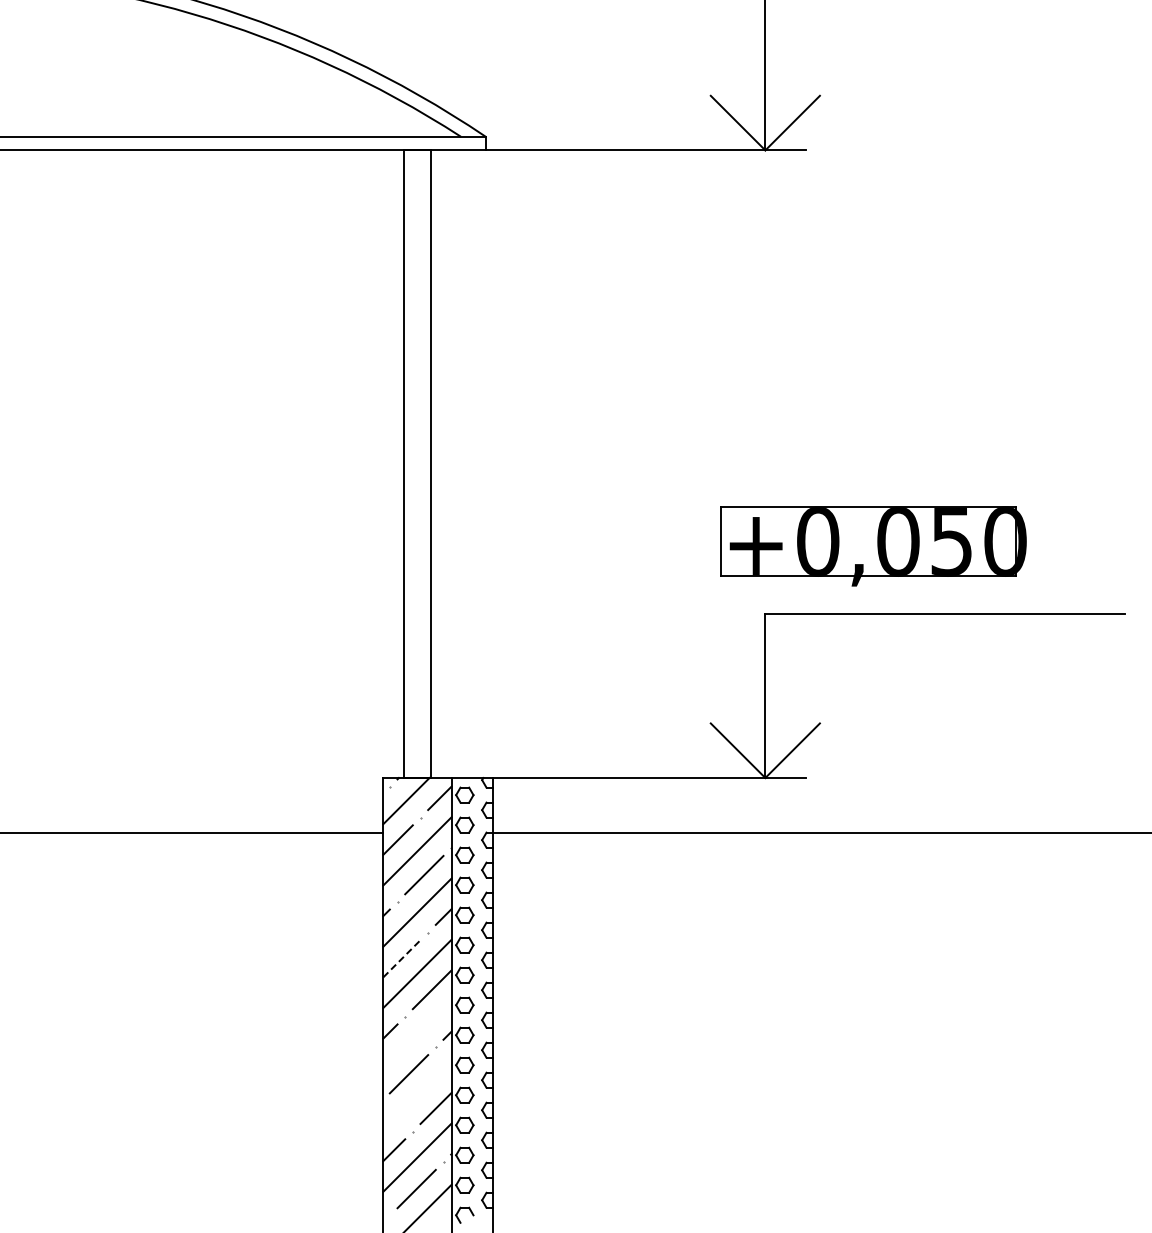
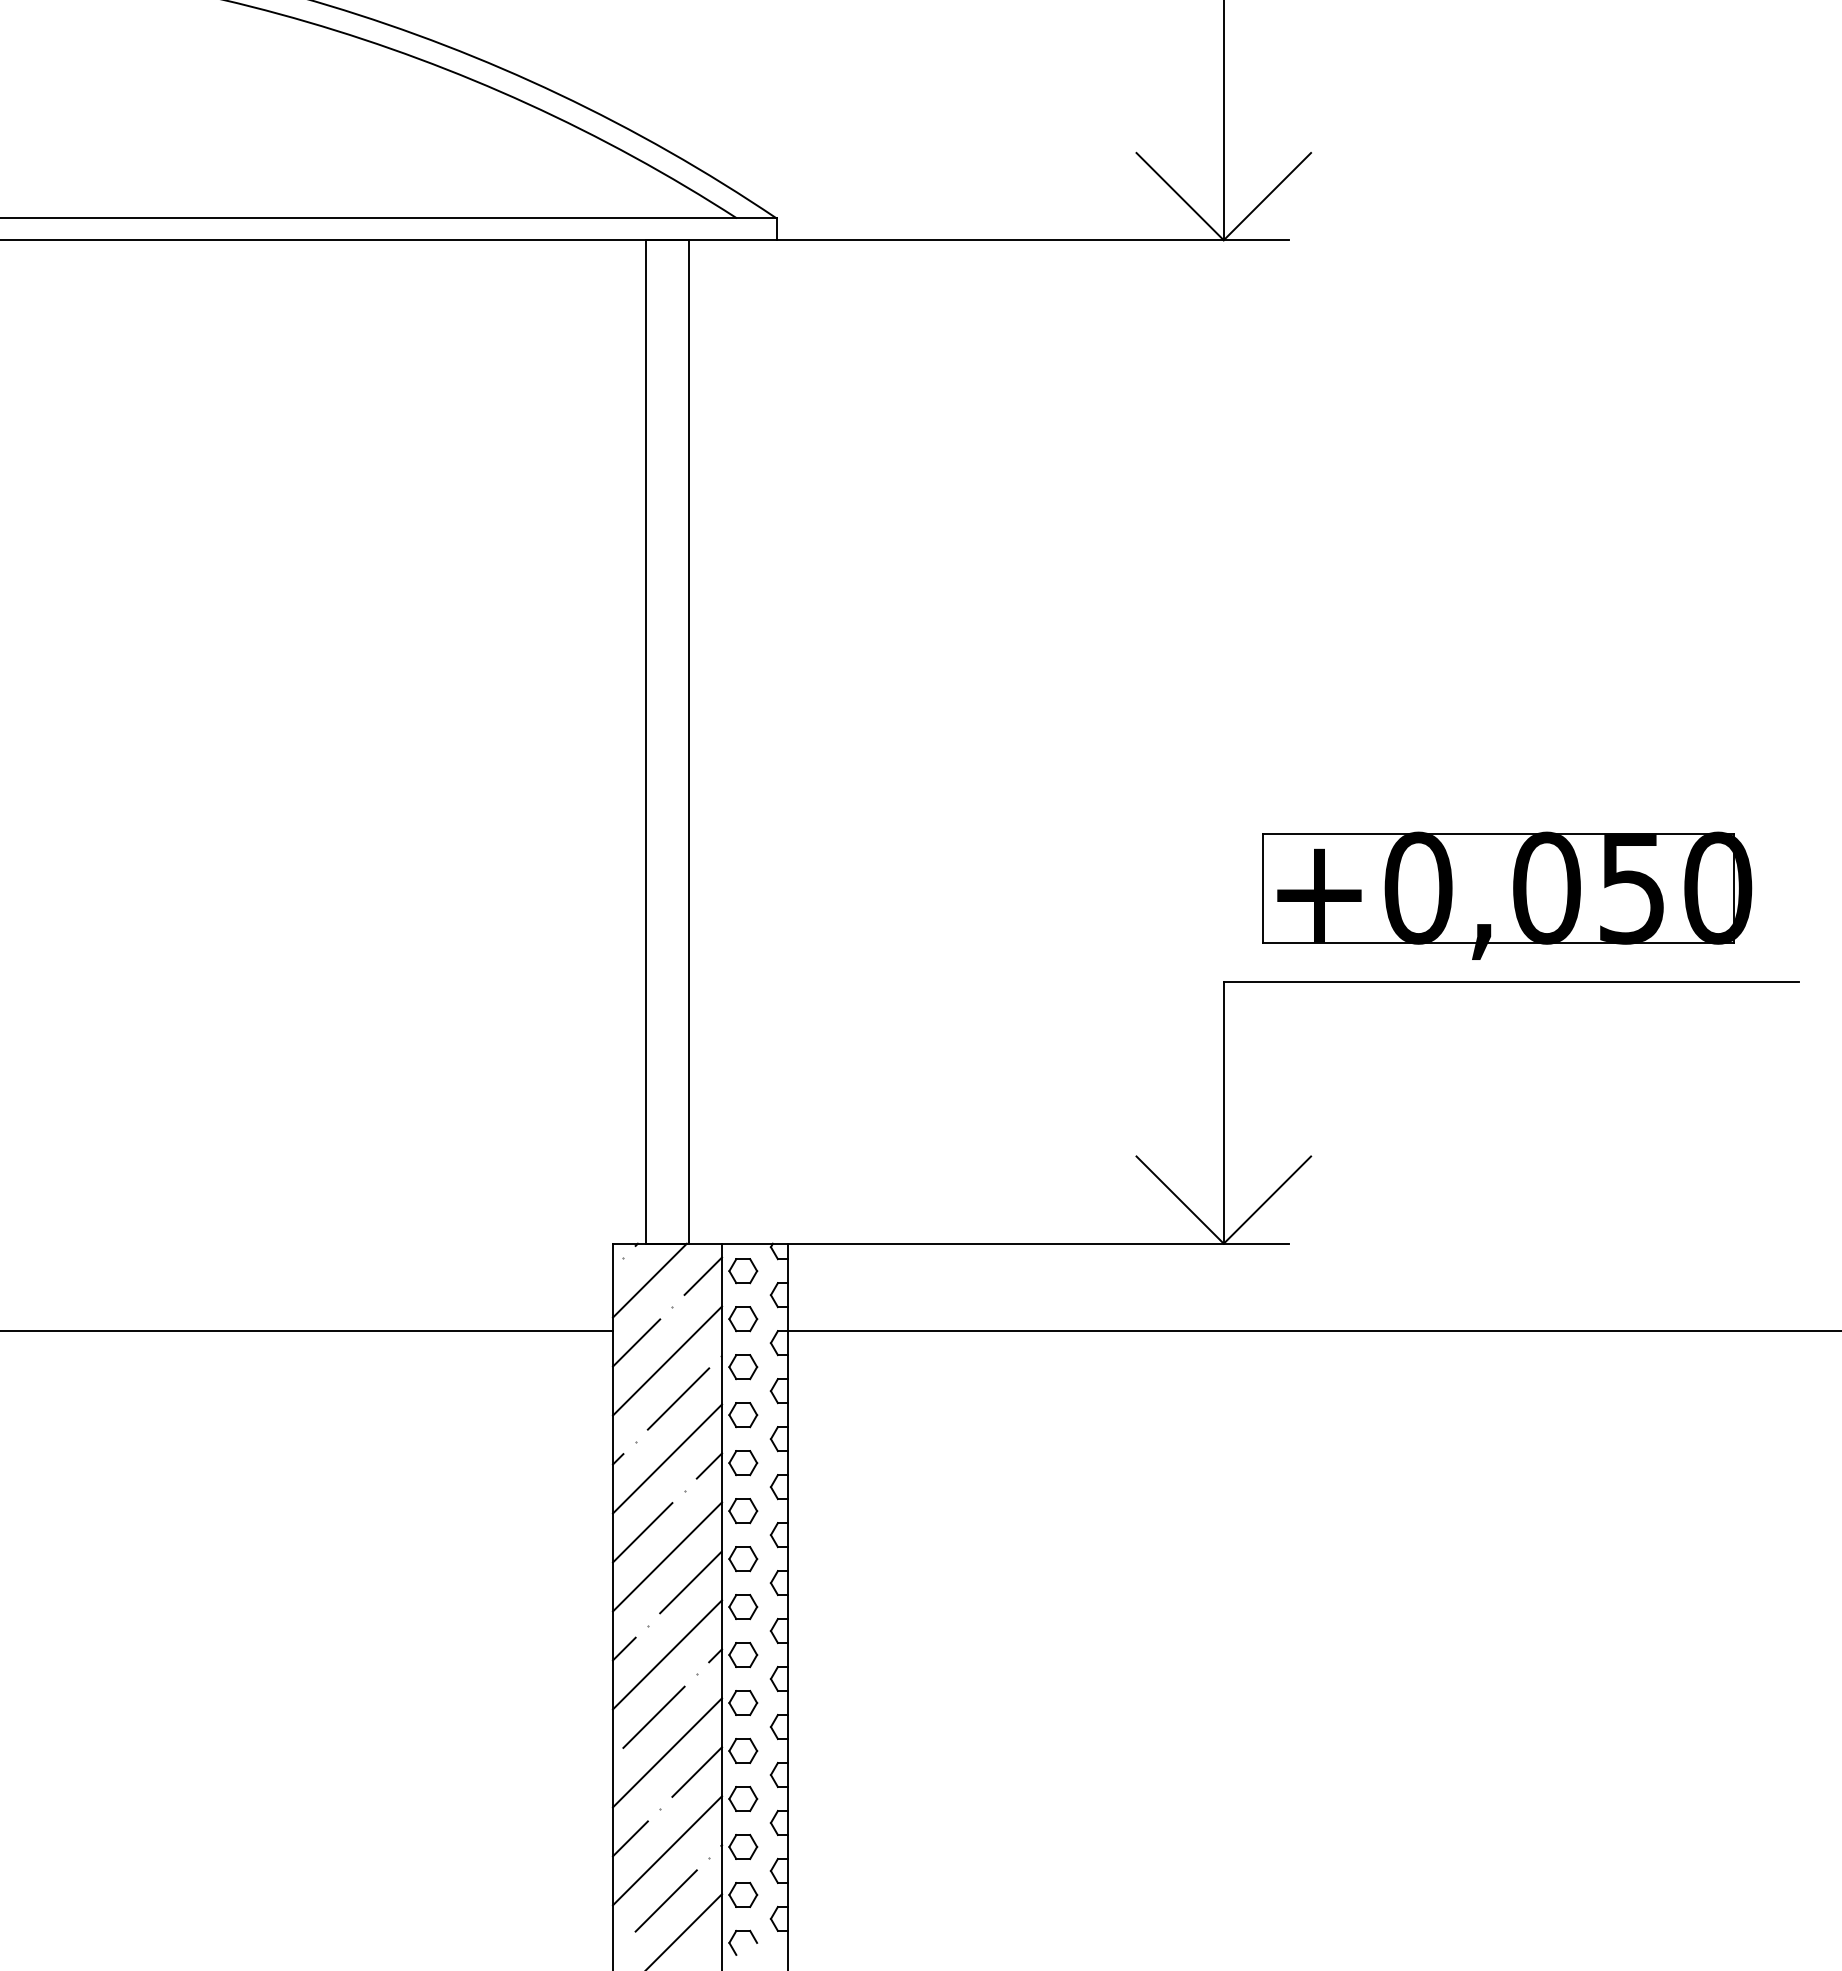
part: (873, 546) -> (1506, 895), moved
line: (402, 958) -> (643, 1532), dashed -> solid
line: (417, 1035) -> (667, 1655), added
line: (417, 1096) -> (667, 1752), added

